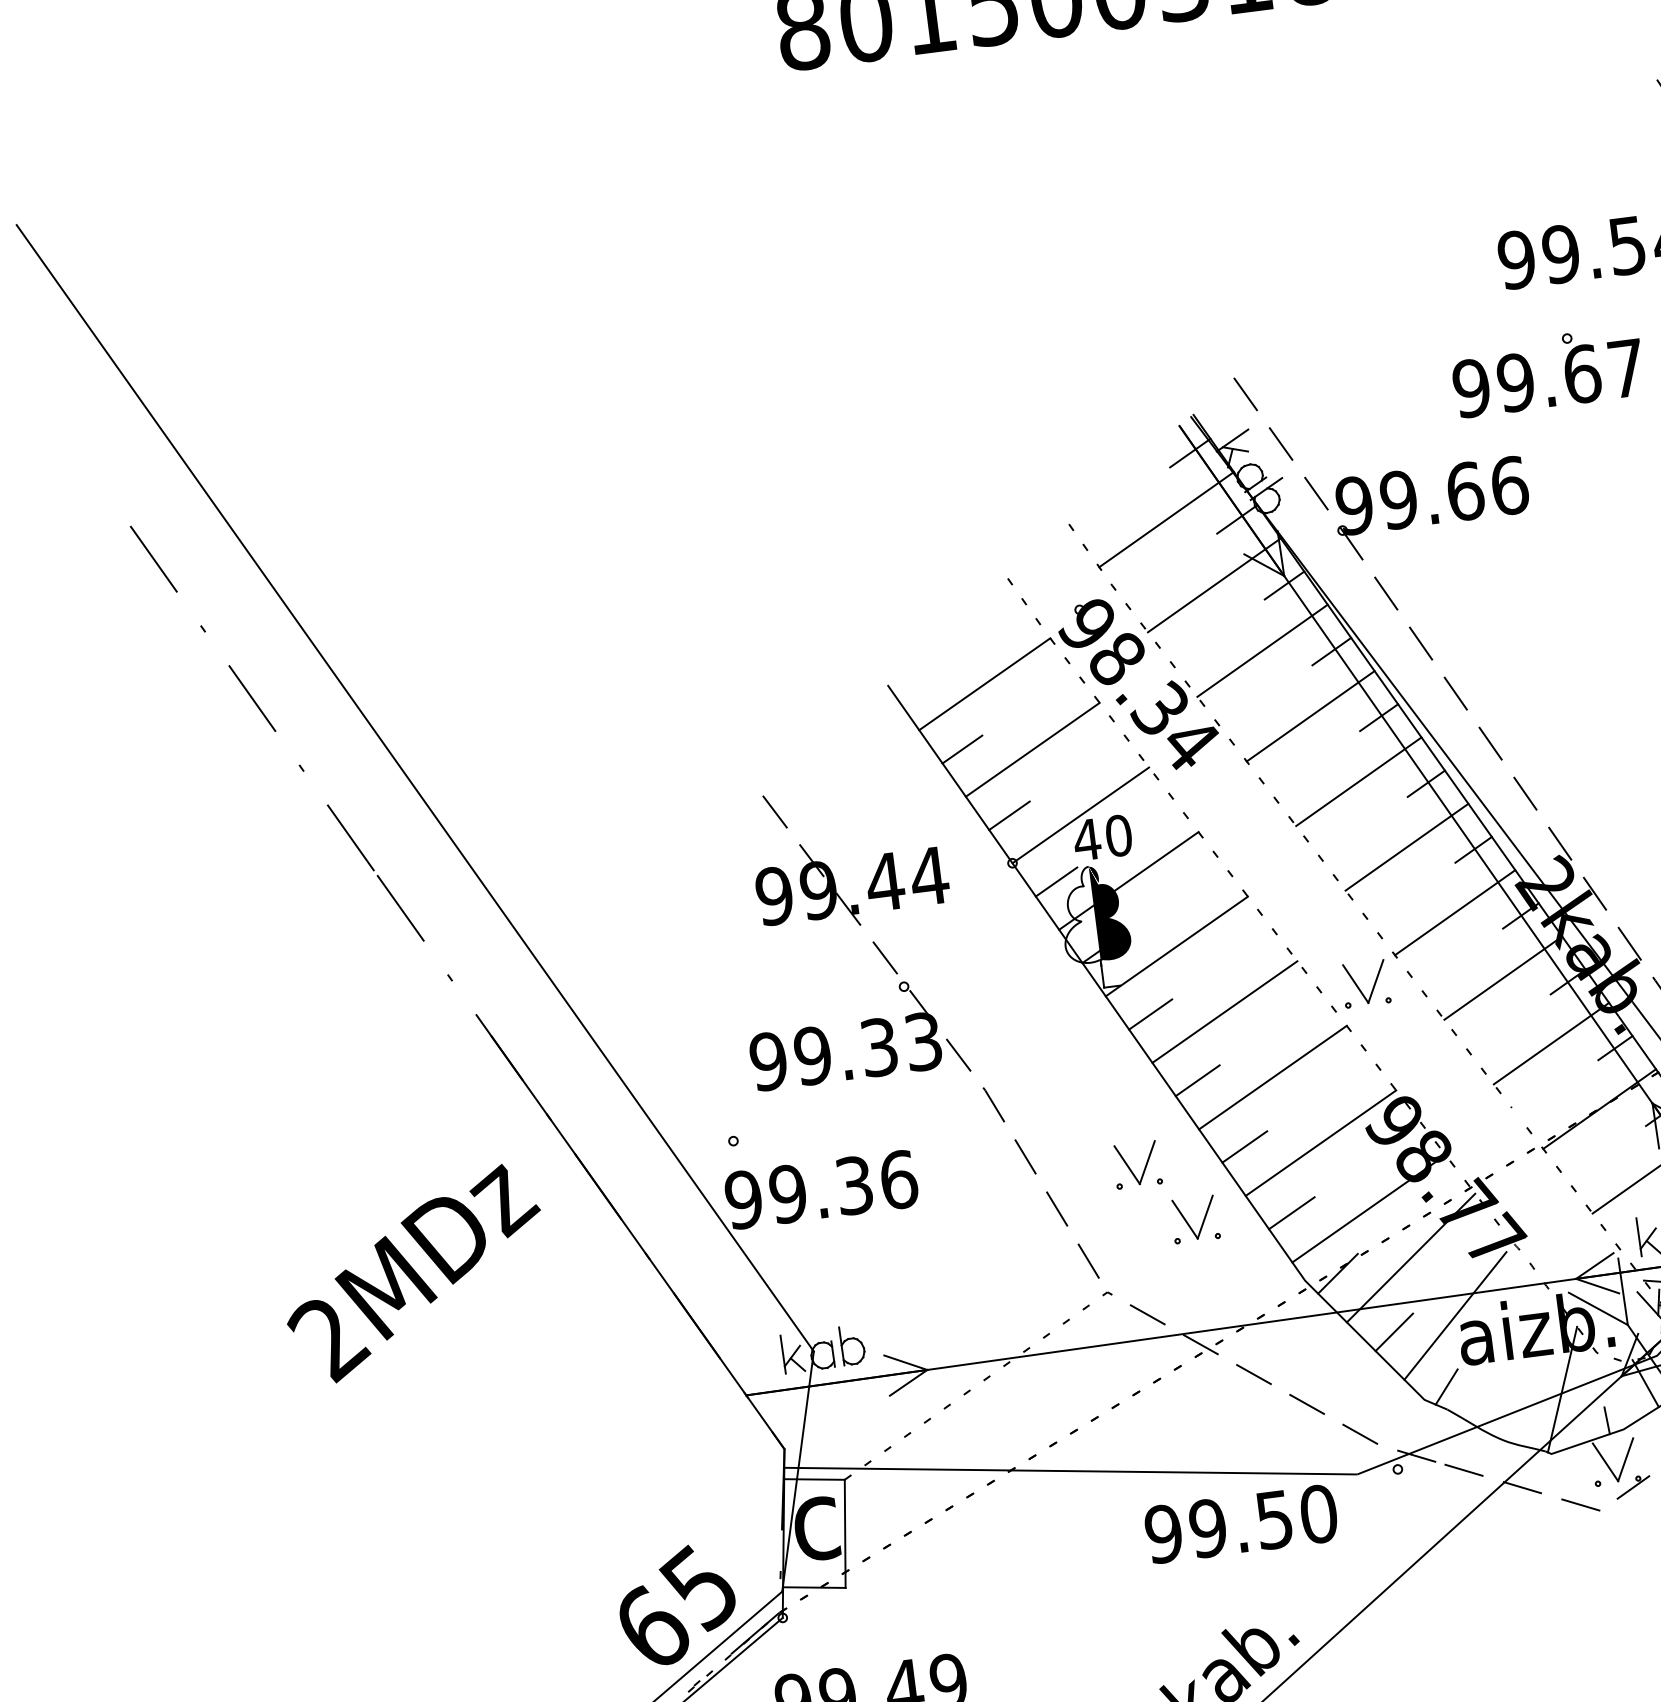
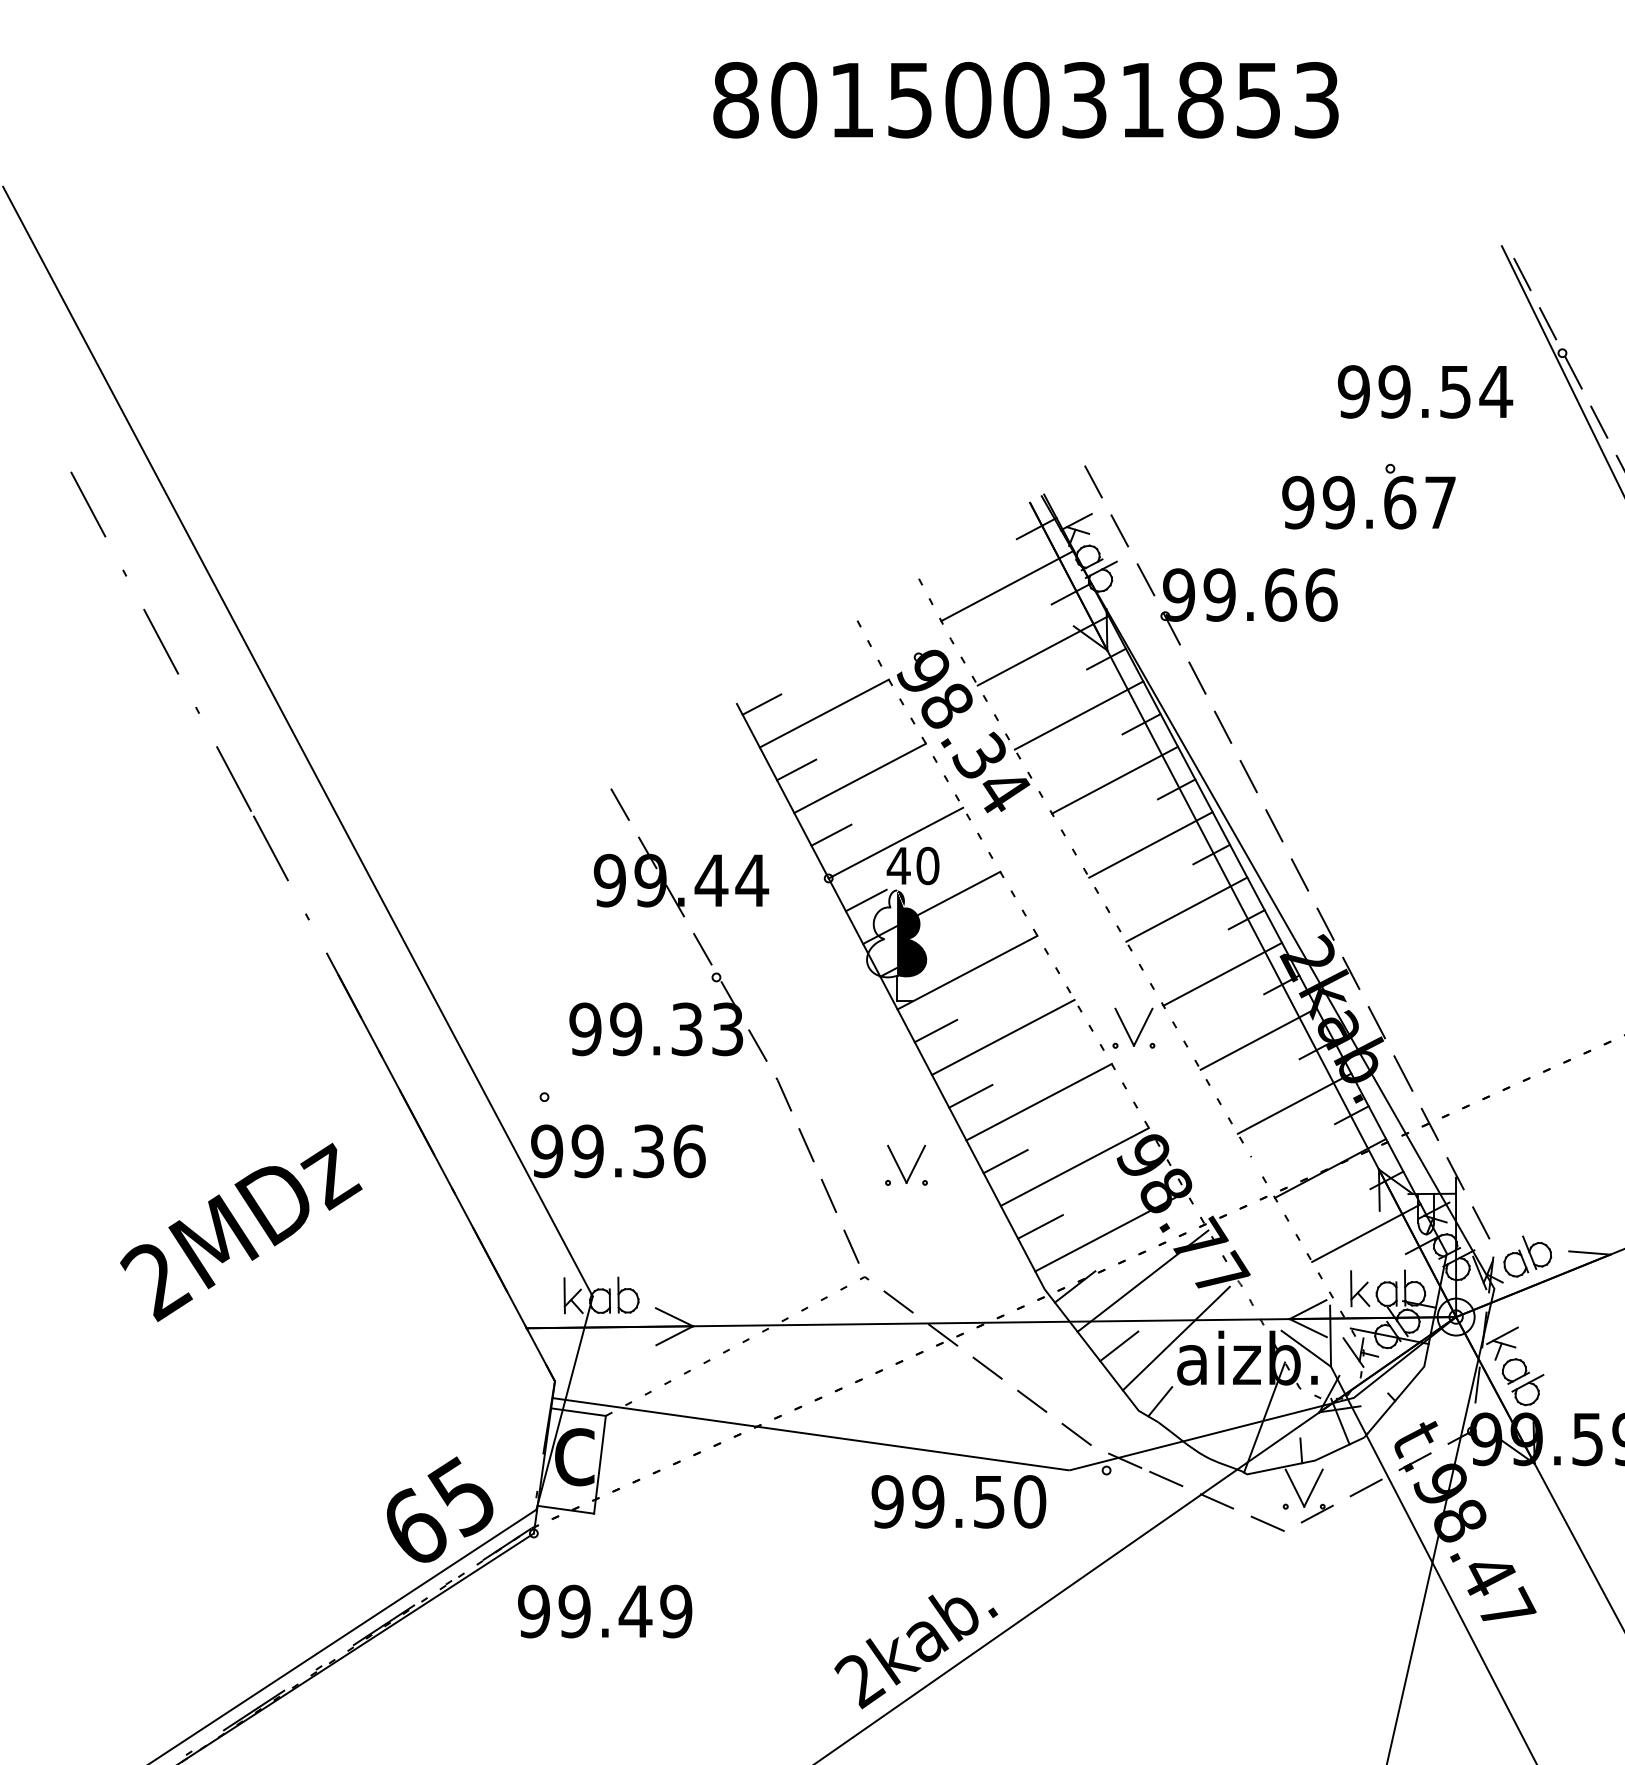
line: (915, 683) -> (761, 704), added
part: (1189, 1223) -> (946, 1224), removed
text: (414, 1273) -> (241, 1231), moved

